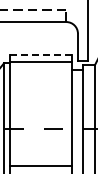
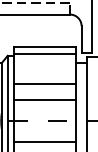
line: (41, 54) -> (45, 47), dashed -> solid
line: (41, 91) -> (45, 84), added
line: (41, 107) -> (45, 100), added
line: (41, 149) -> (45, 142), added

